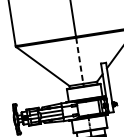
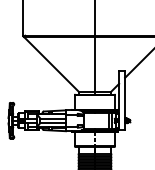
line: (80, 60) -> (95, 64), dashed -> solid

